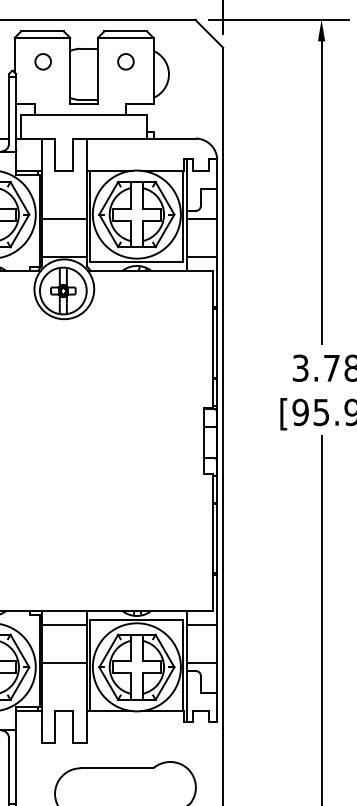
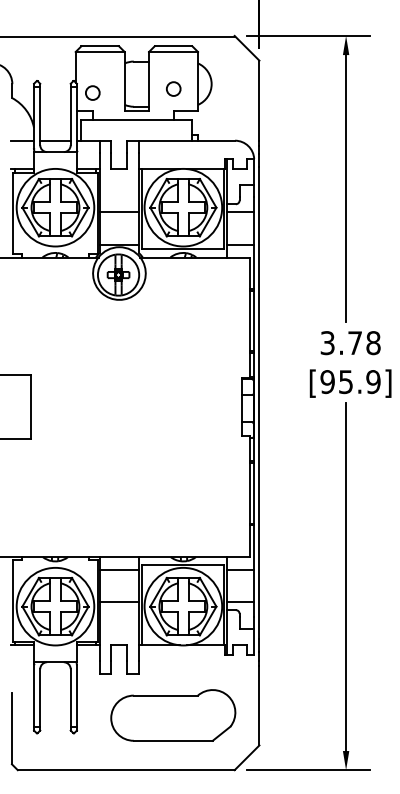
circle: (42, 61) -> (92, 92), moved
circle: (125, 61) -> (173, 88), moved

